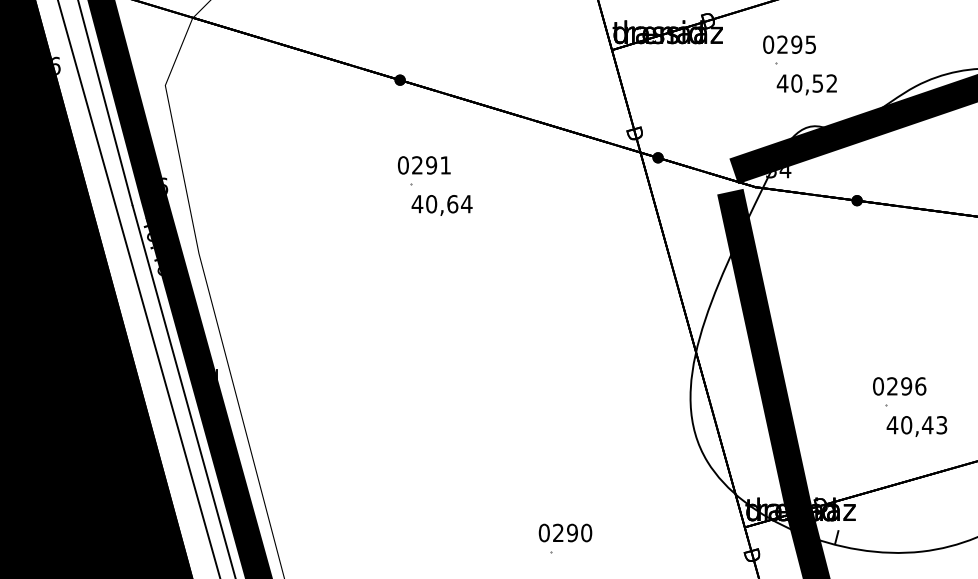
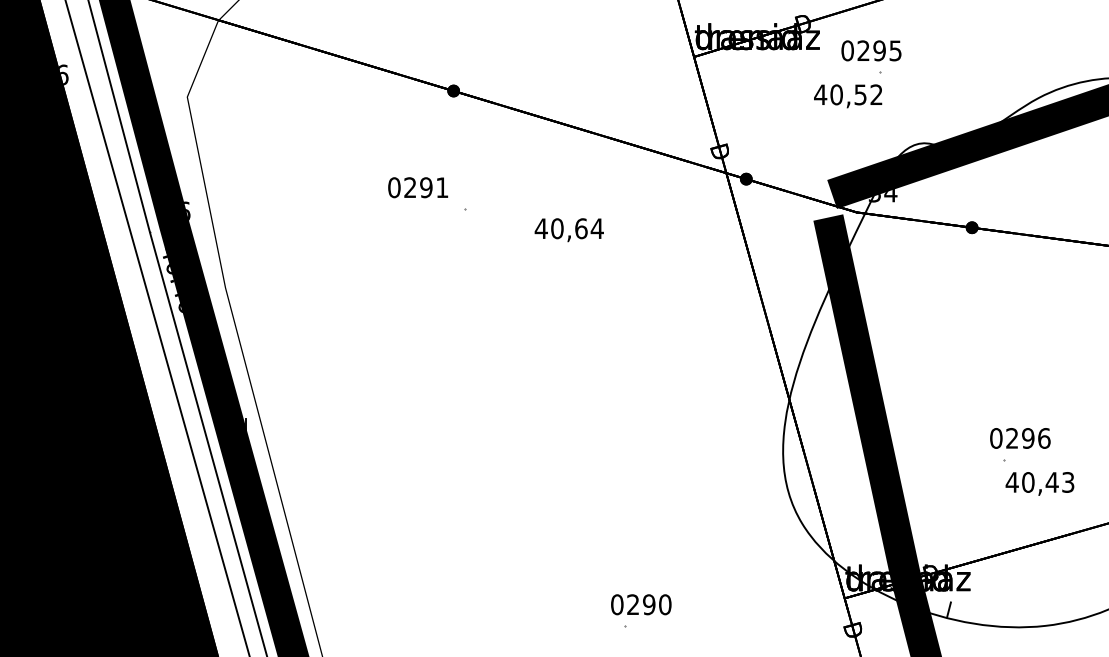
text: (789, 44) -> (871, 50), moved
text: (807, 84) -> (848, 96), moved
text: (424, 165) -> (418, 187), moved
text: (441, 205) -> (568, 230), moved

